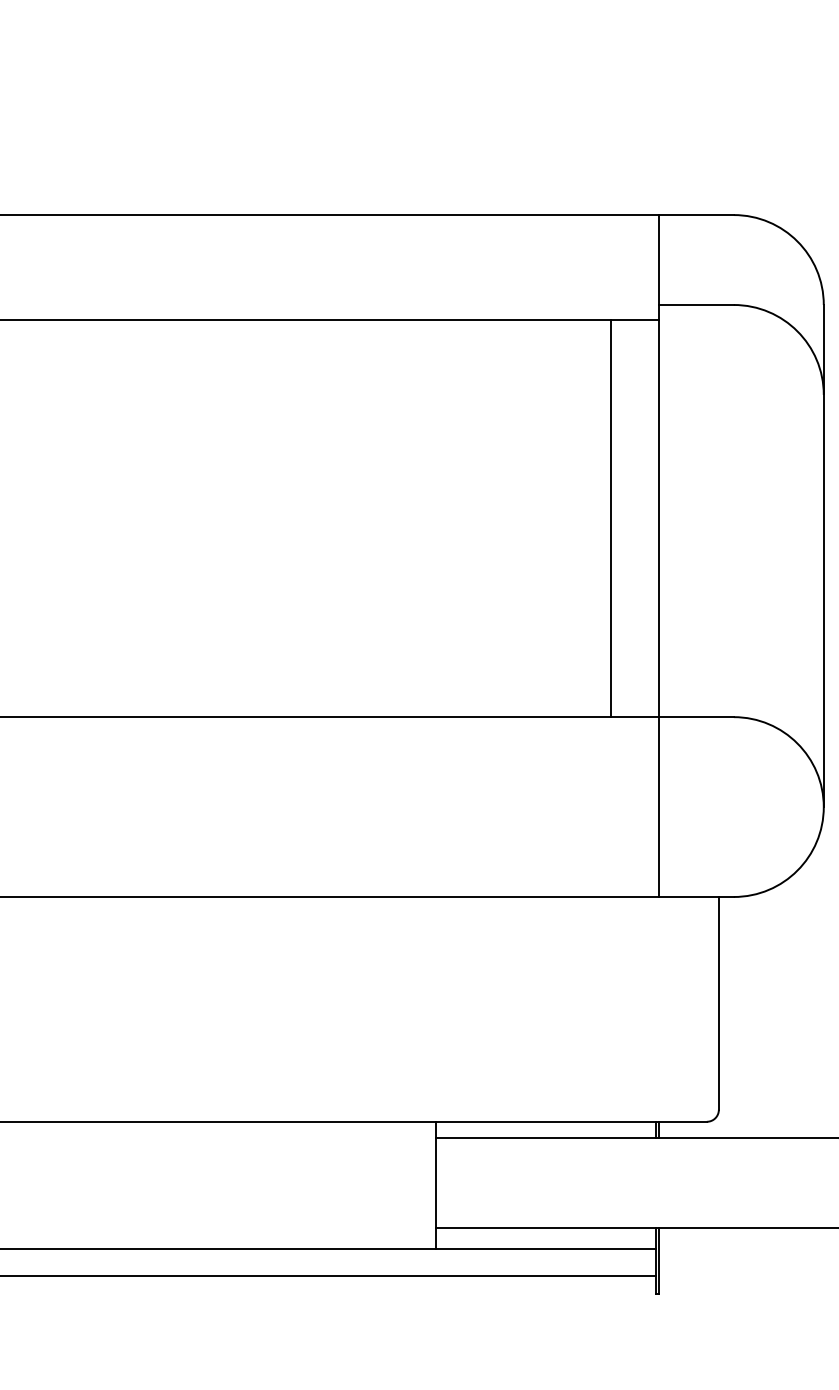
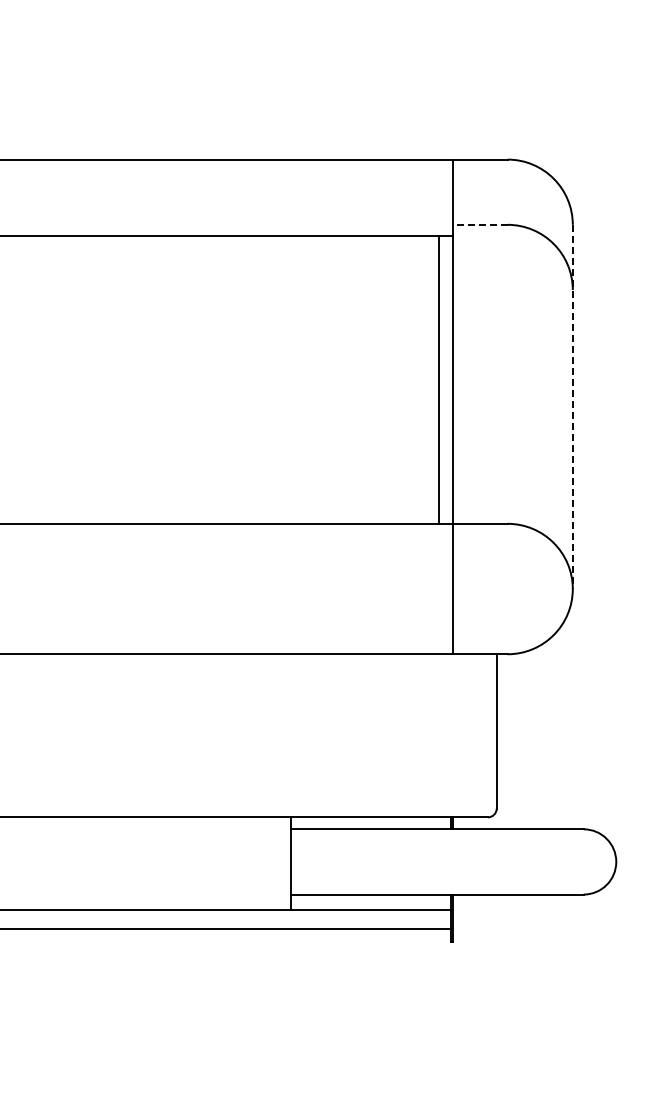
line: (695, 304) -> (479, 224), solid -> dashed
line: (611, 518) -> (439, 379), moved
line: (823, 556) -> (572, 407), solid -> dashed

